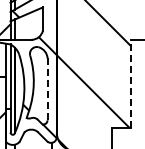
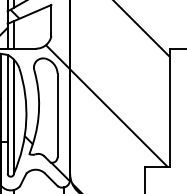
line: (130, 83) -> (169, 107), dashed -> solid
line: (47, 89) -> (57, 115), dashed -> solid

